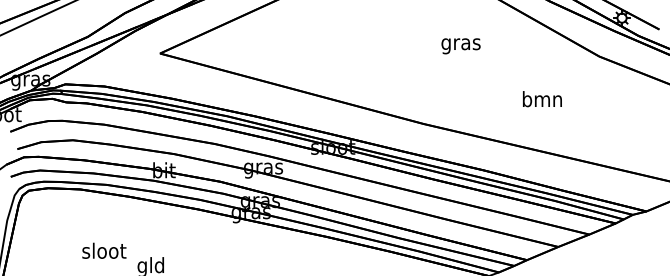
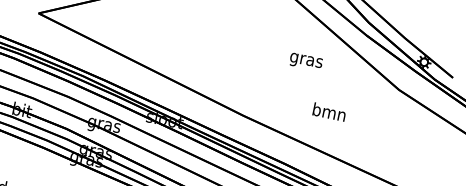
text: (460, 46) -> (305, 62), moved
text: (542, 99) -> (329, 112), moved

